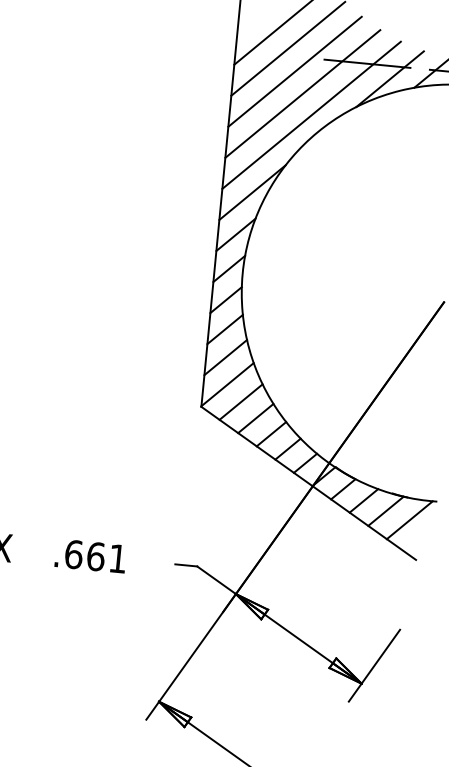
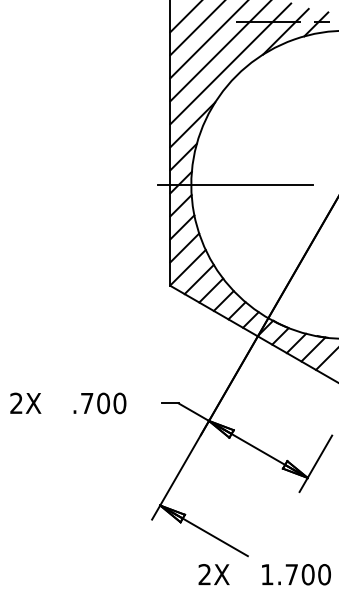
line: (300, 278) -> (234, 184), added
text: (95, 556) -> (103, 403), .661 -> .700

